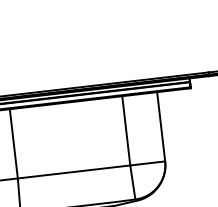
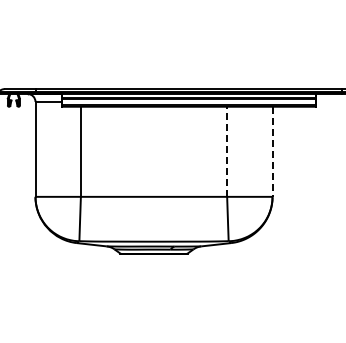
line: (161, 127) -> (272, 152), solid -> dashed
line: (126, 130) -> (227, 151), solid -> dashed

